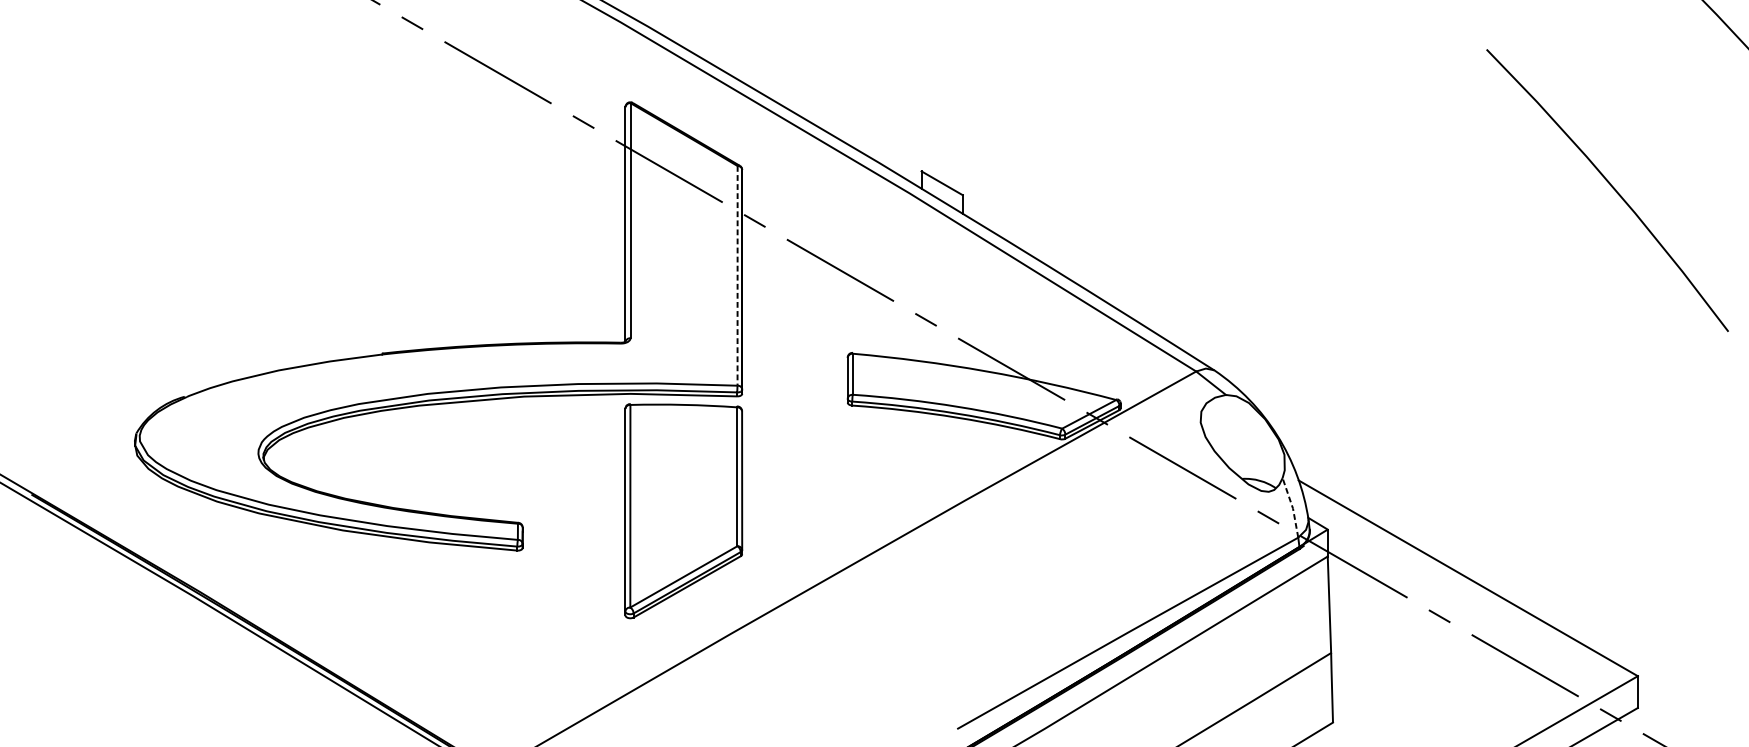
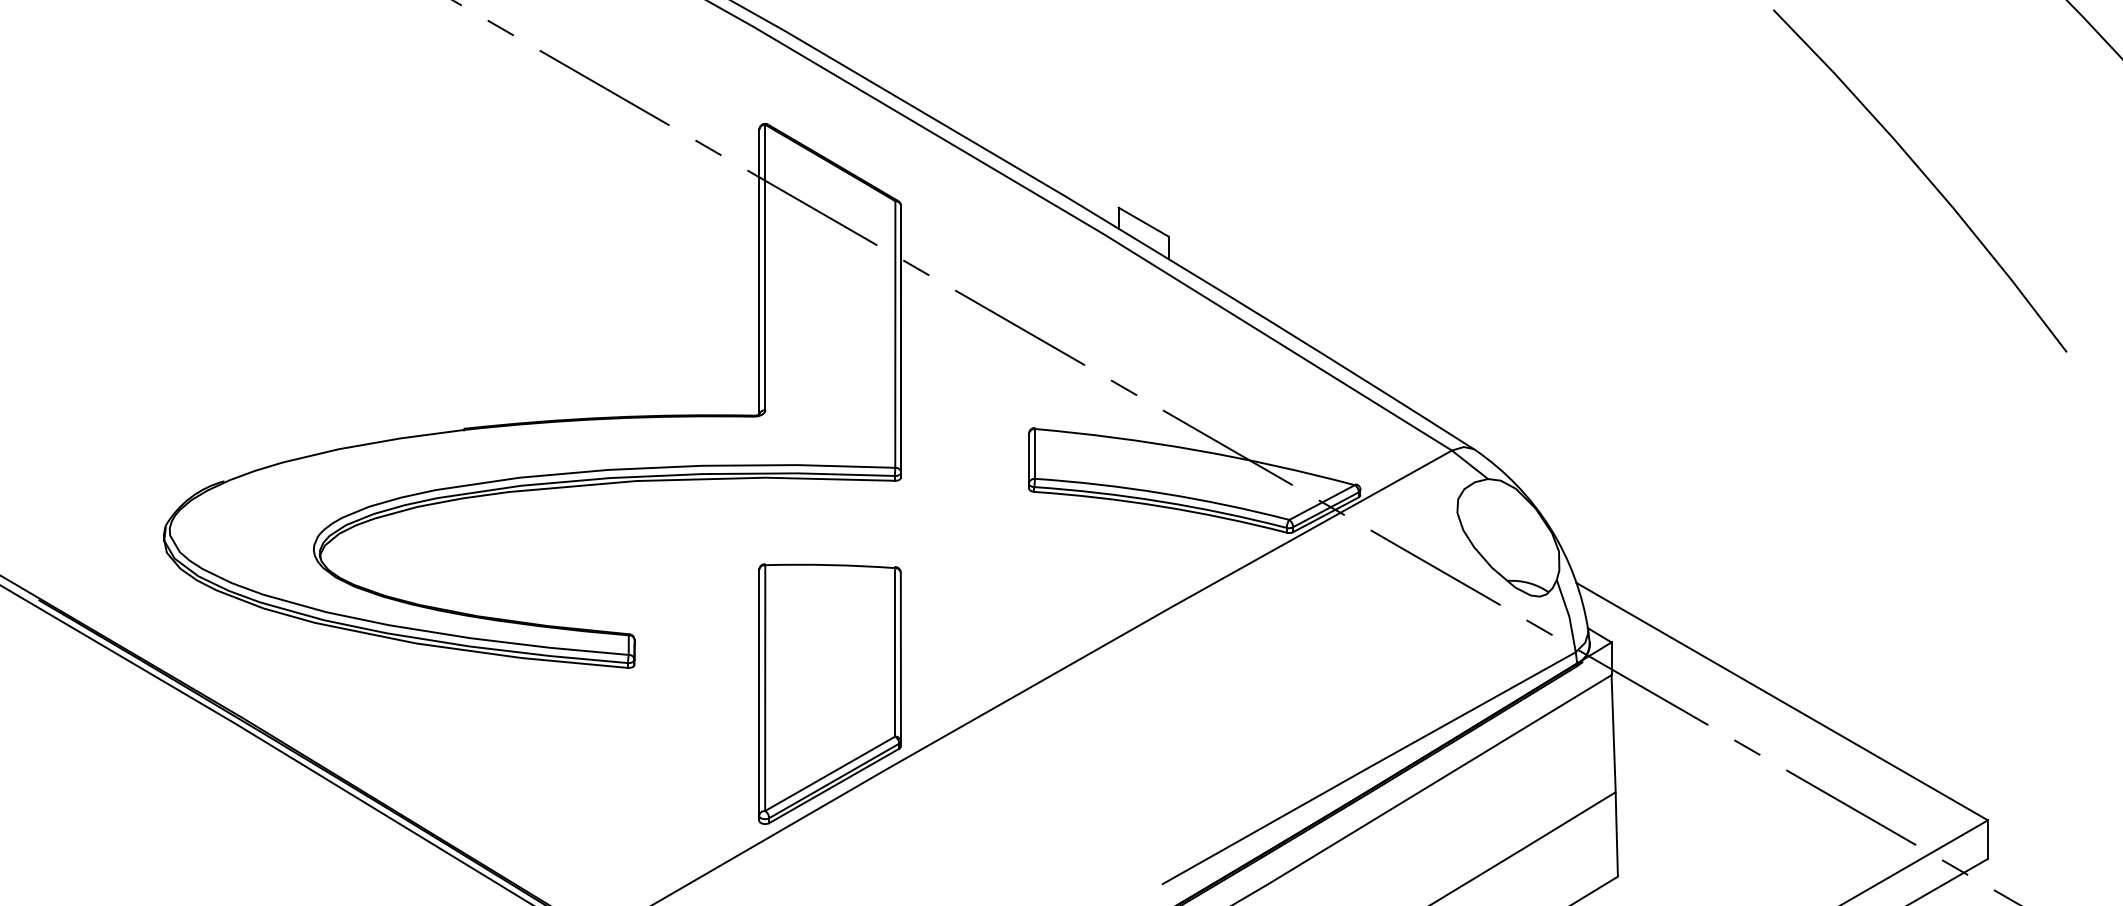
curve: (1611, 186) -> (1924, 176), moved
line: (737, 276) -> (895, 335), dashed -> solid
line: (1292, 507) -> (1568, 615), dashed -> solid
part: (683, 510) -> (829, 693), moved

